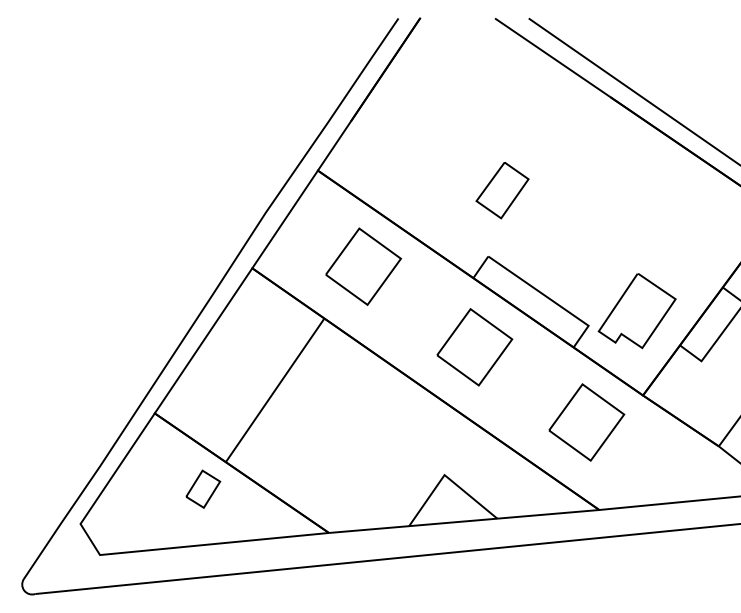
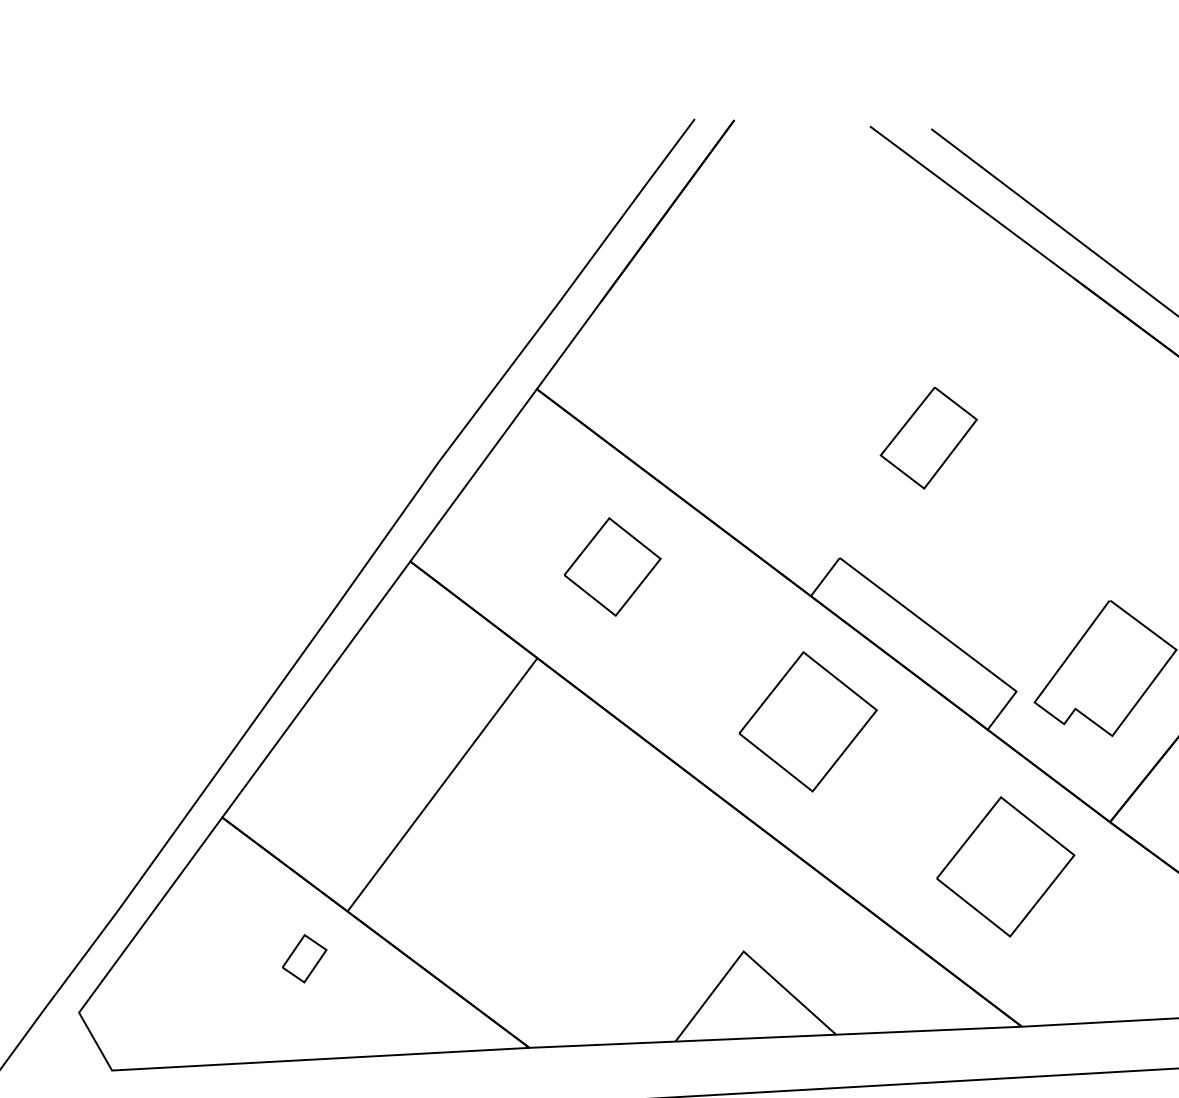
part: (502, 190) -> (928, 438), moved
part: (363, 266) -> (612, 566), size x0.7
part: (203, 488) -> (304, 957), size x0.7

